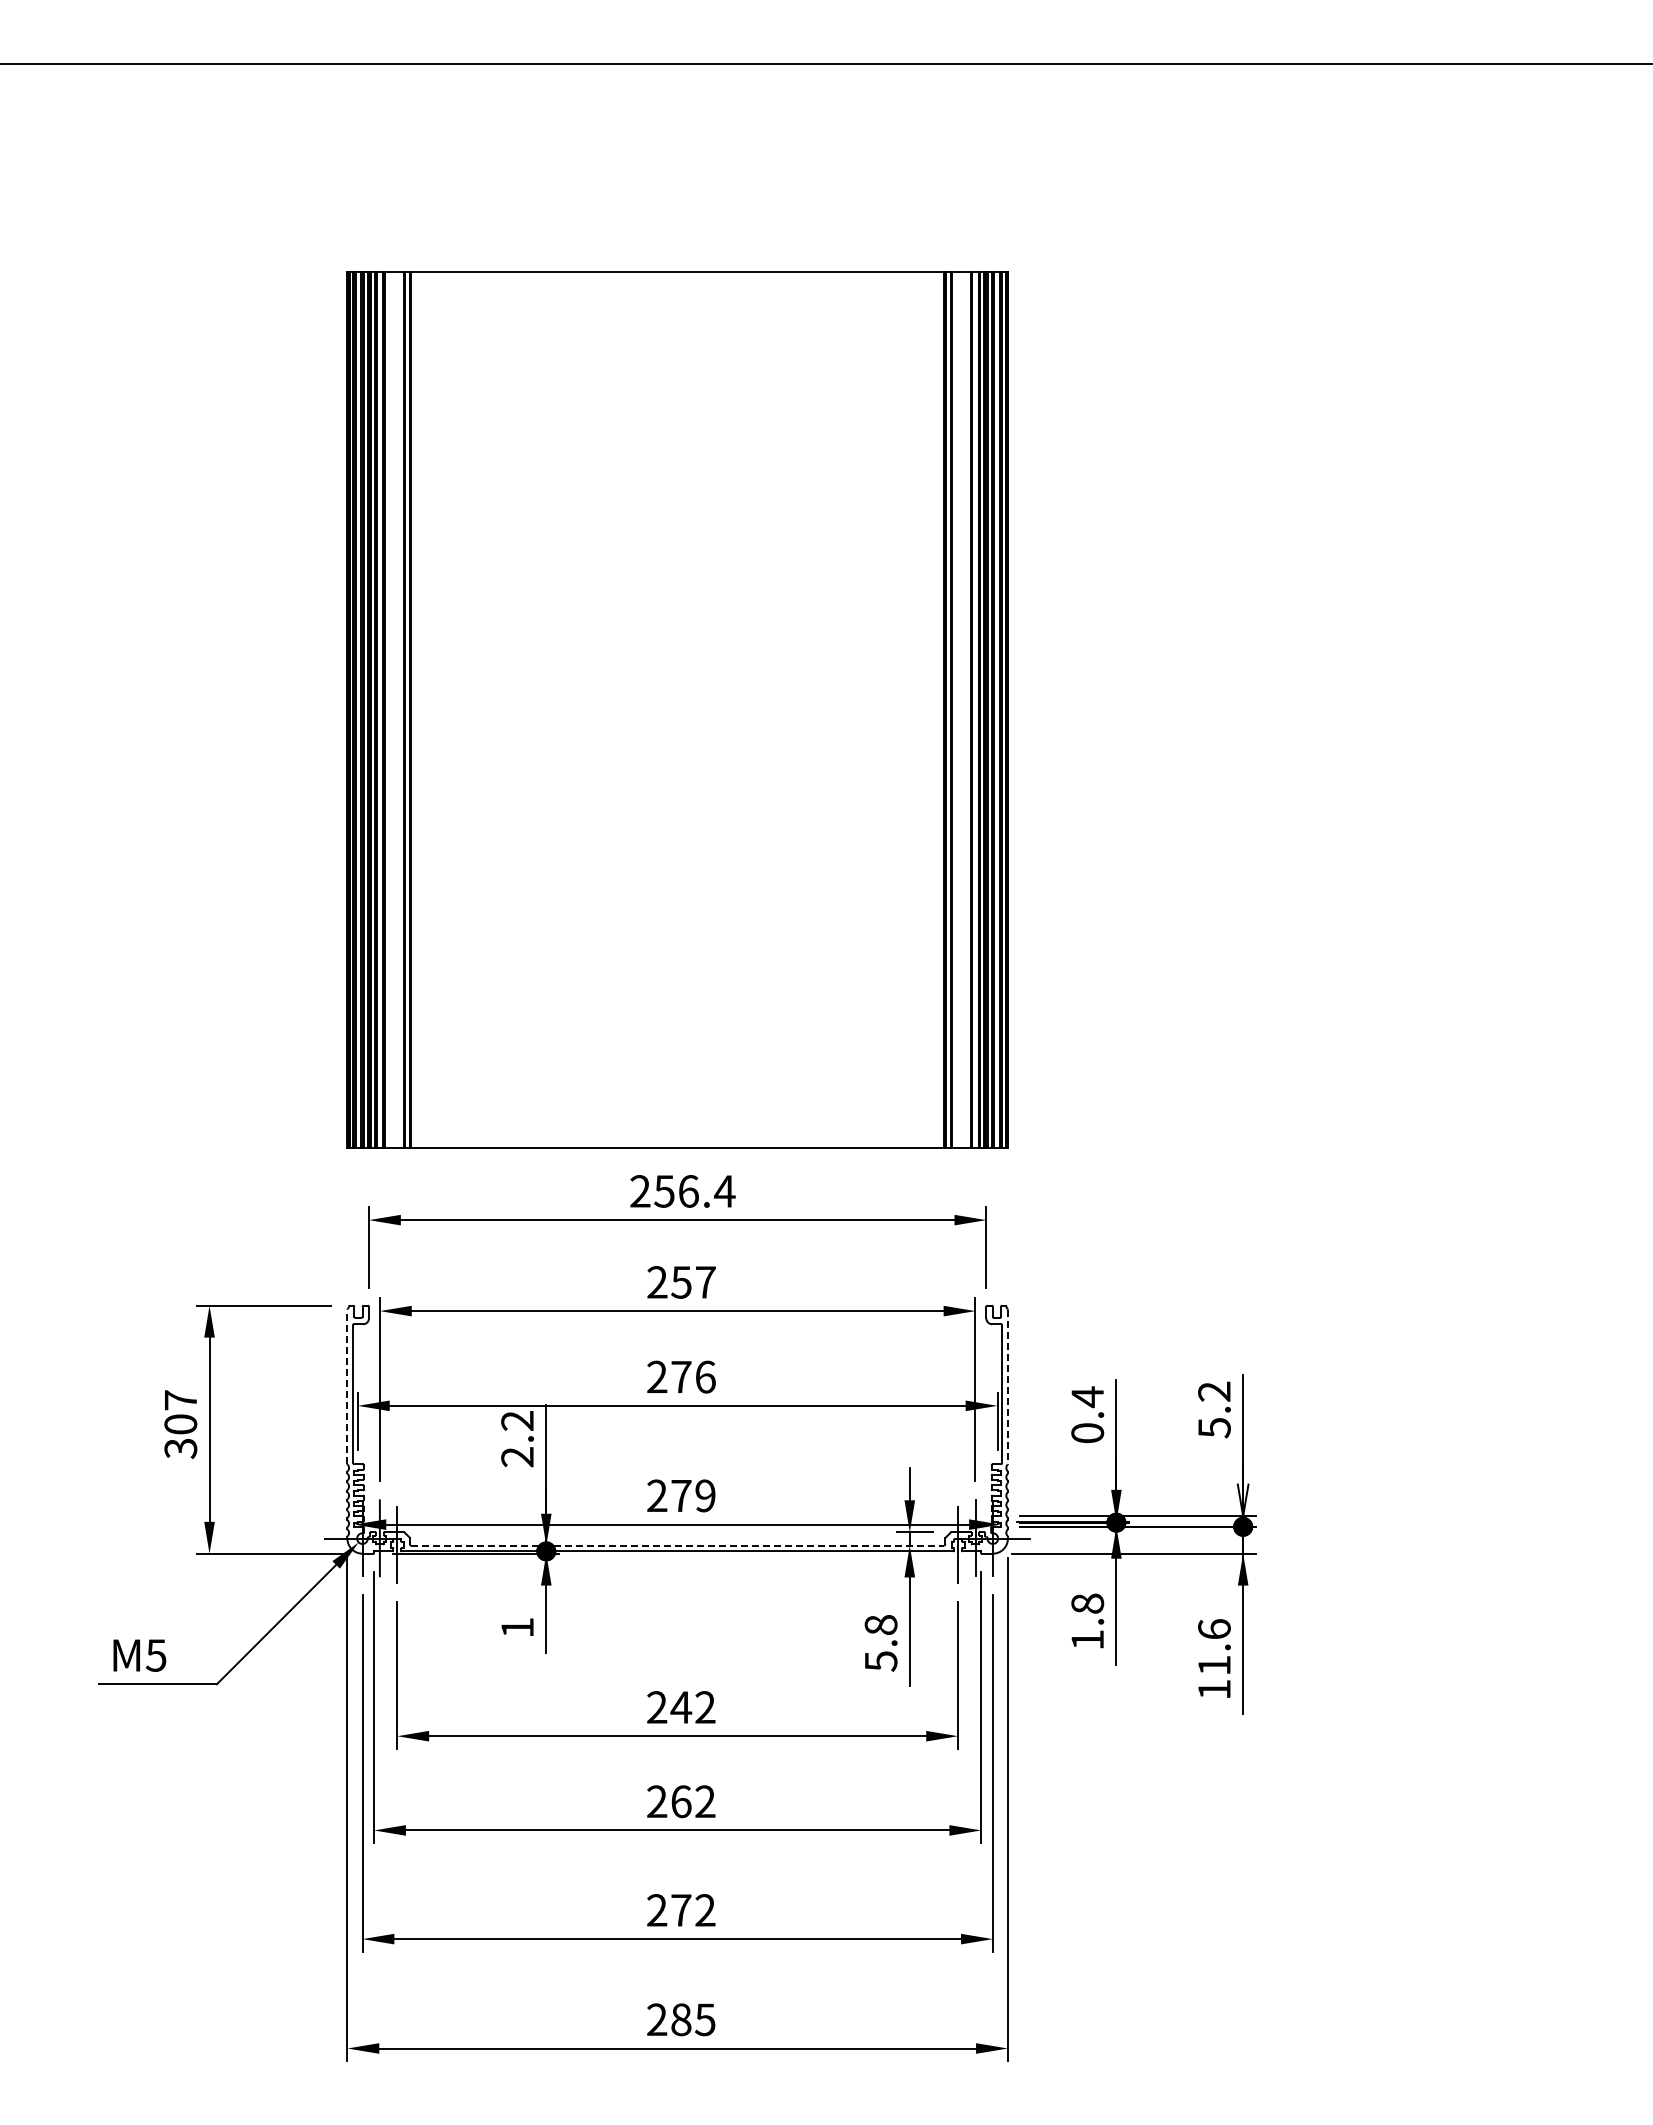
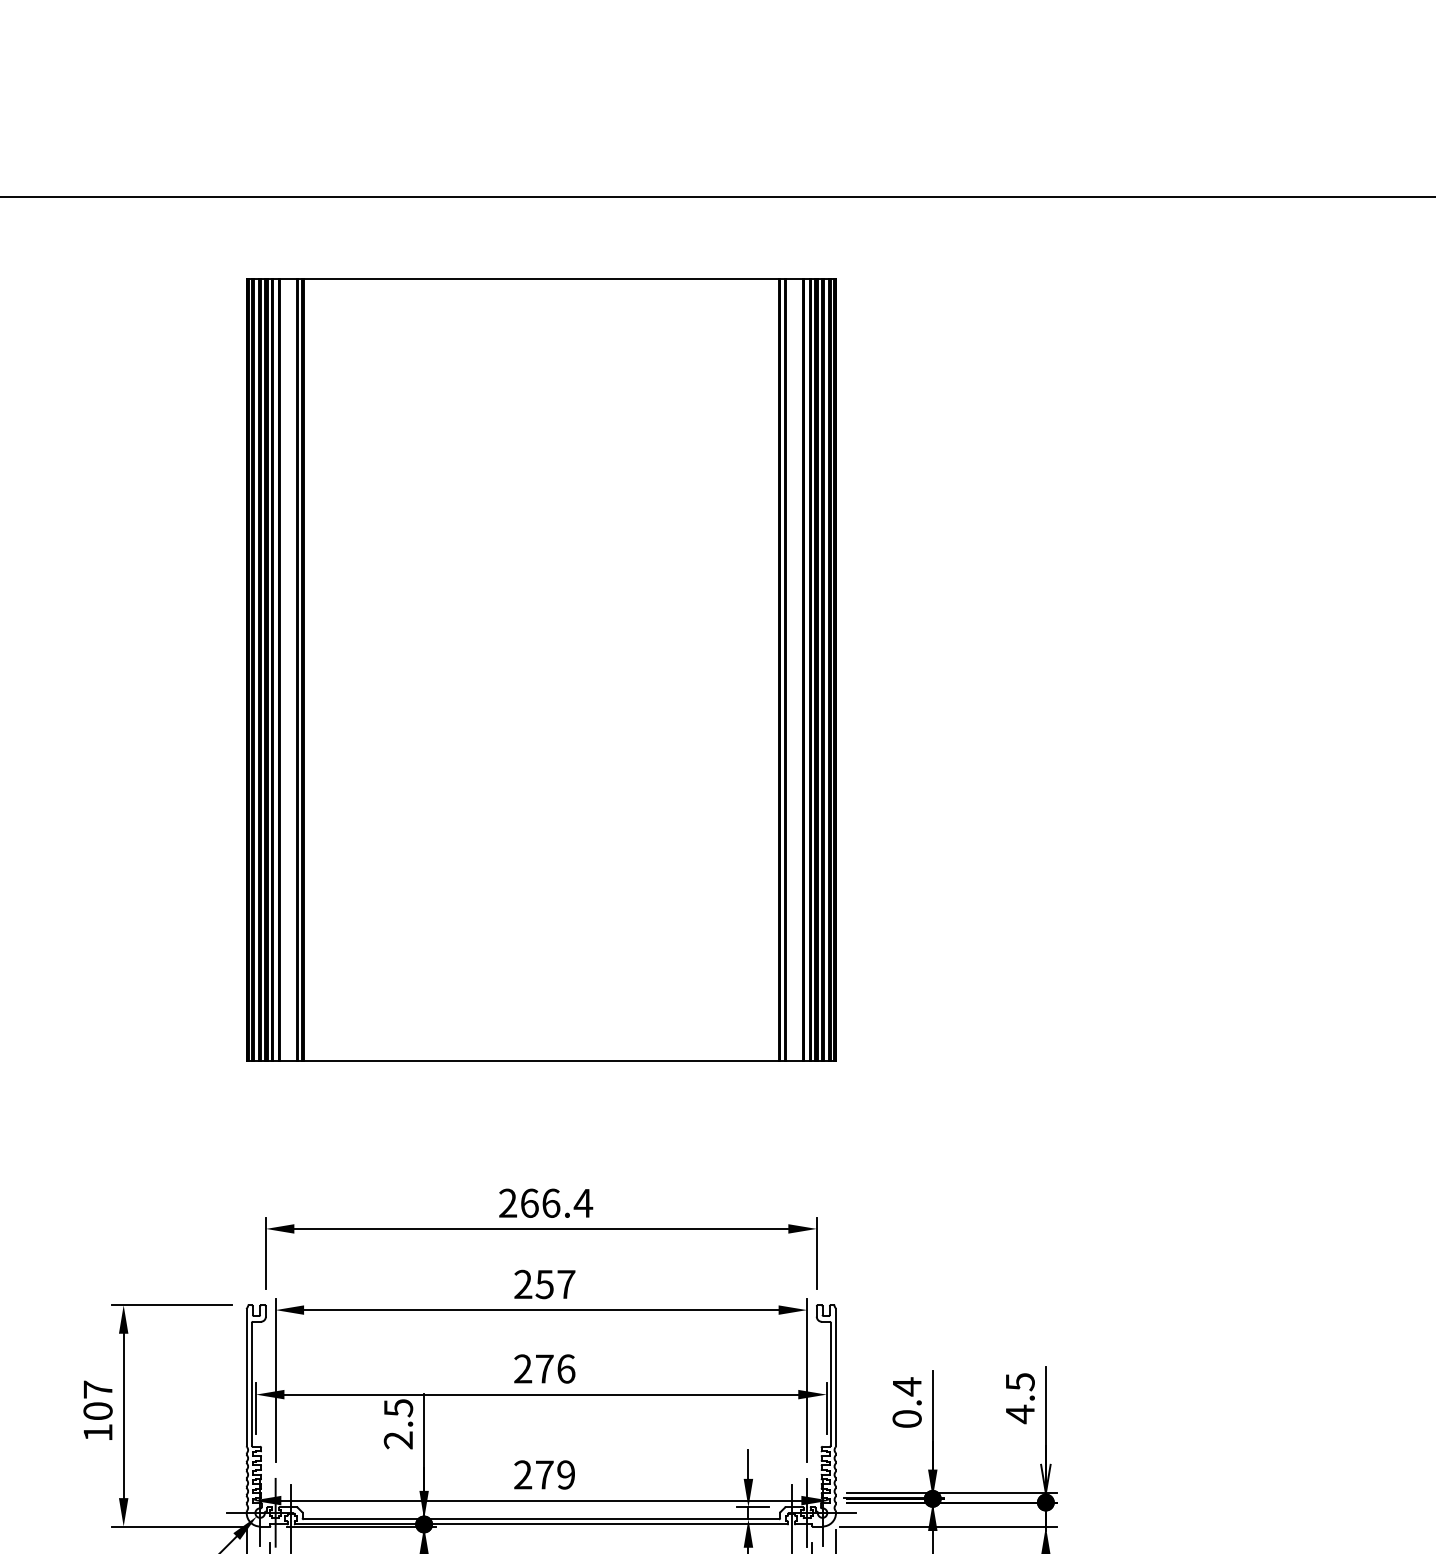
part: (677, 709) -> (541, 669), moved
text: (664, 1191) -> (529, 1203), 256.4 -> 266.4
line: (347, 1386) -> (246, 1377), dashed -> solid
line: (1007, 1387) -> (835, 1378), dashed -> solid
text: (1214, 1409) -> (1020, 1397), 5.2 -> 4.5
text: (517, 1421) -> (398, 1408), 2.2 -> 2.5
text: (180, 1448) -> (97, 1432), 307 -> 107
line: (677, 1545) -> (541, 1519), dashed -> solid

